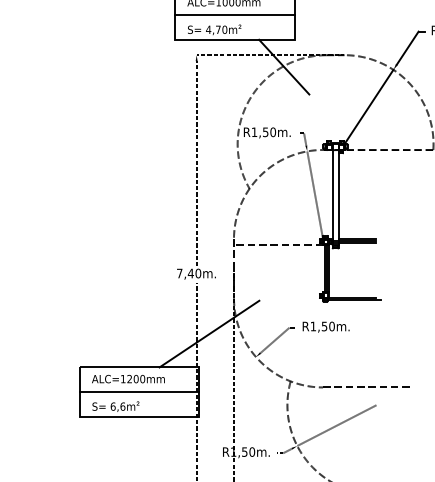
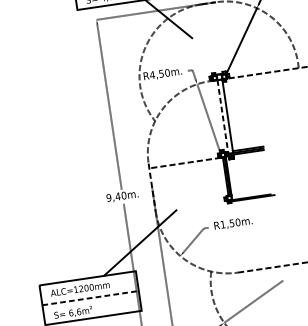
text: (254, 131) -> (152, 74), R1,50m. -> R4,50m.
line: (332, 195) -> (222, 116), solid -> dashed
text: (179, 273) -> (108, 197), 7,40m. -> 9,40m.
line: (139, 392) -> (90, 298), solid -> dashed

